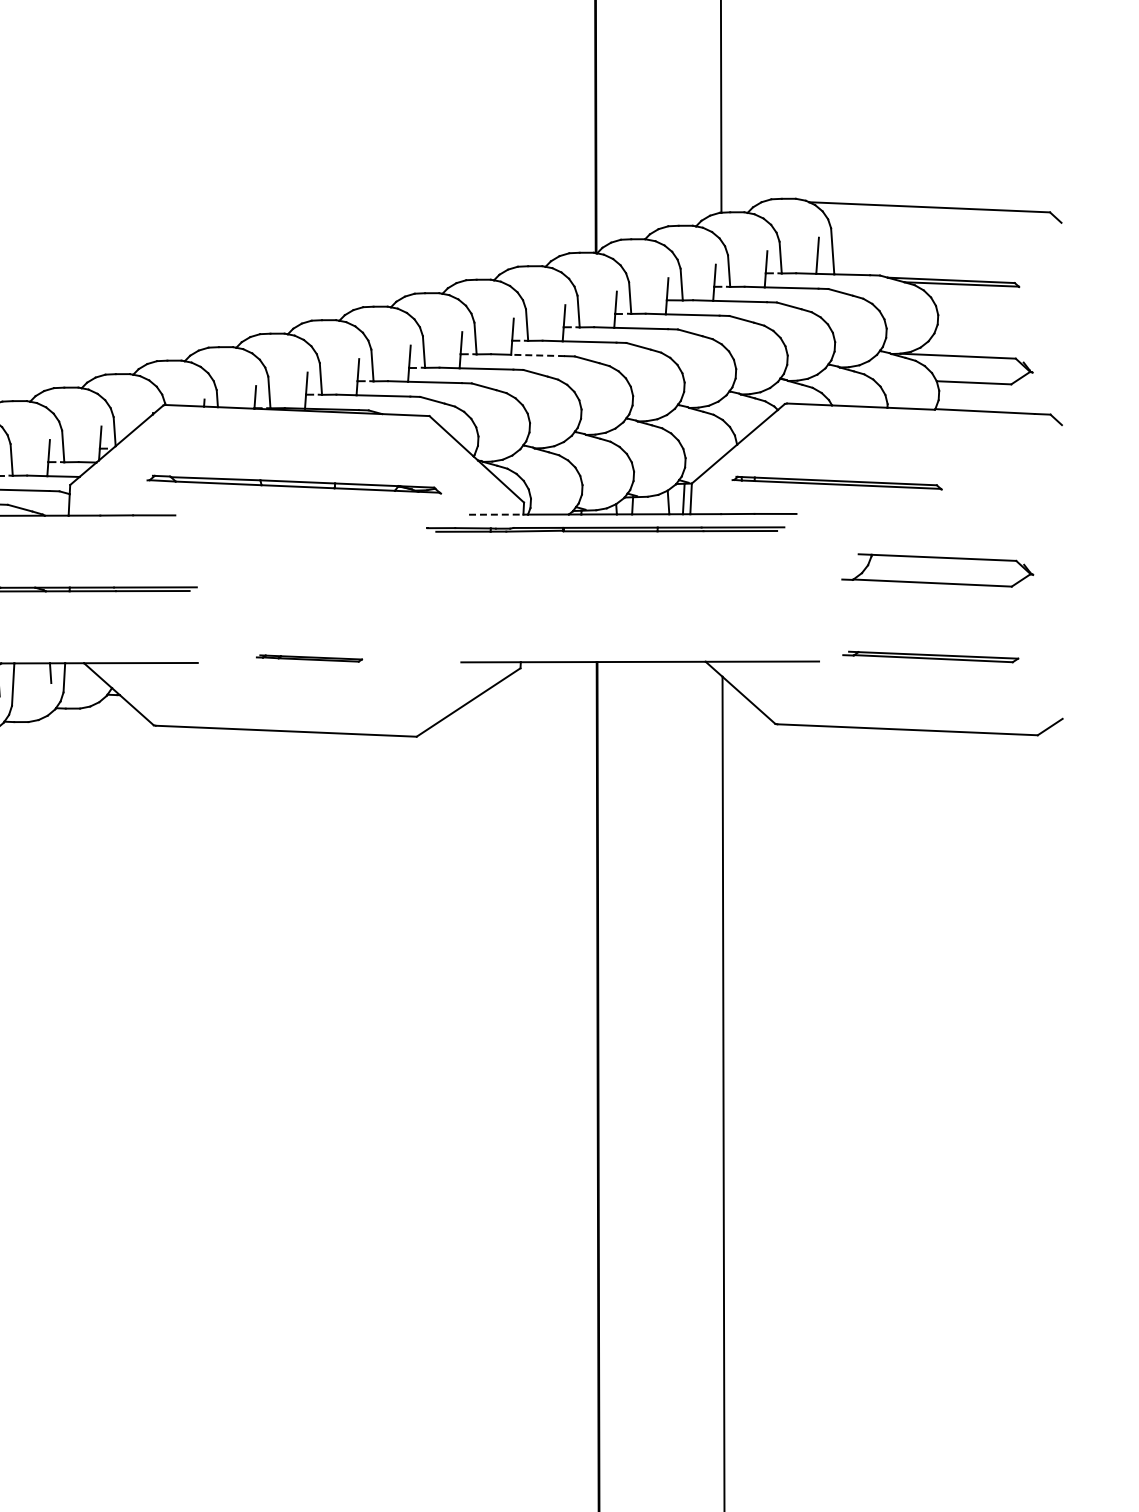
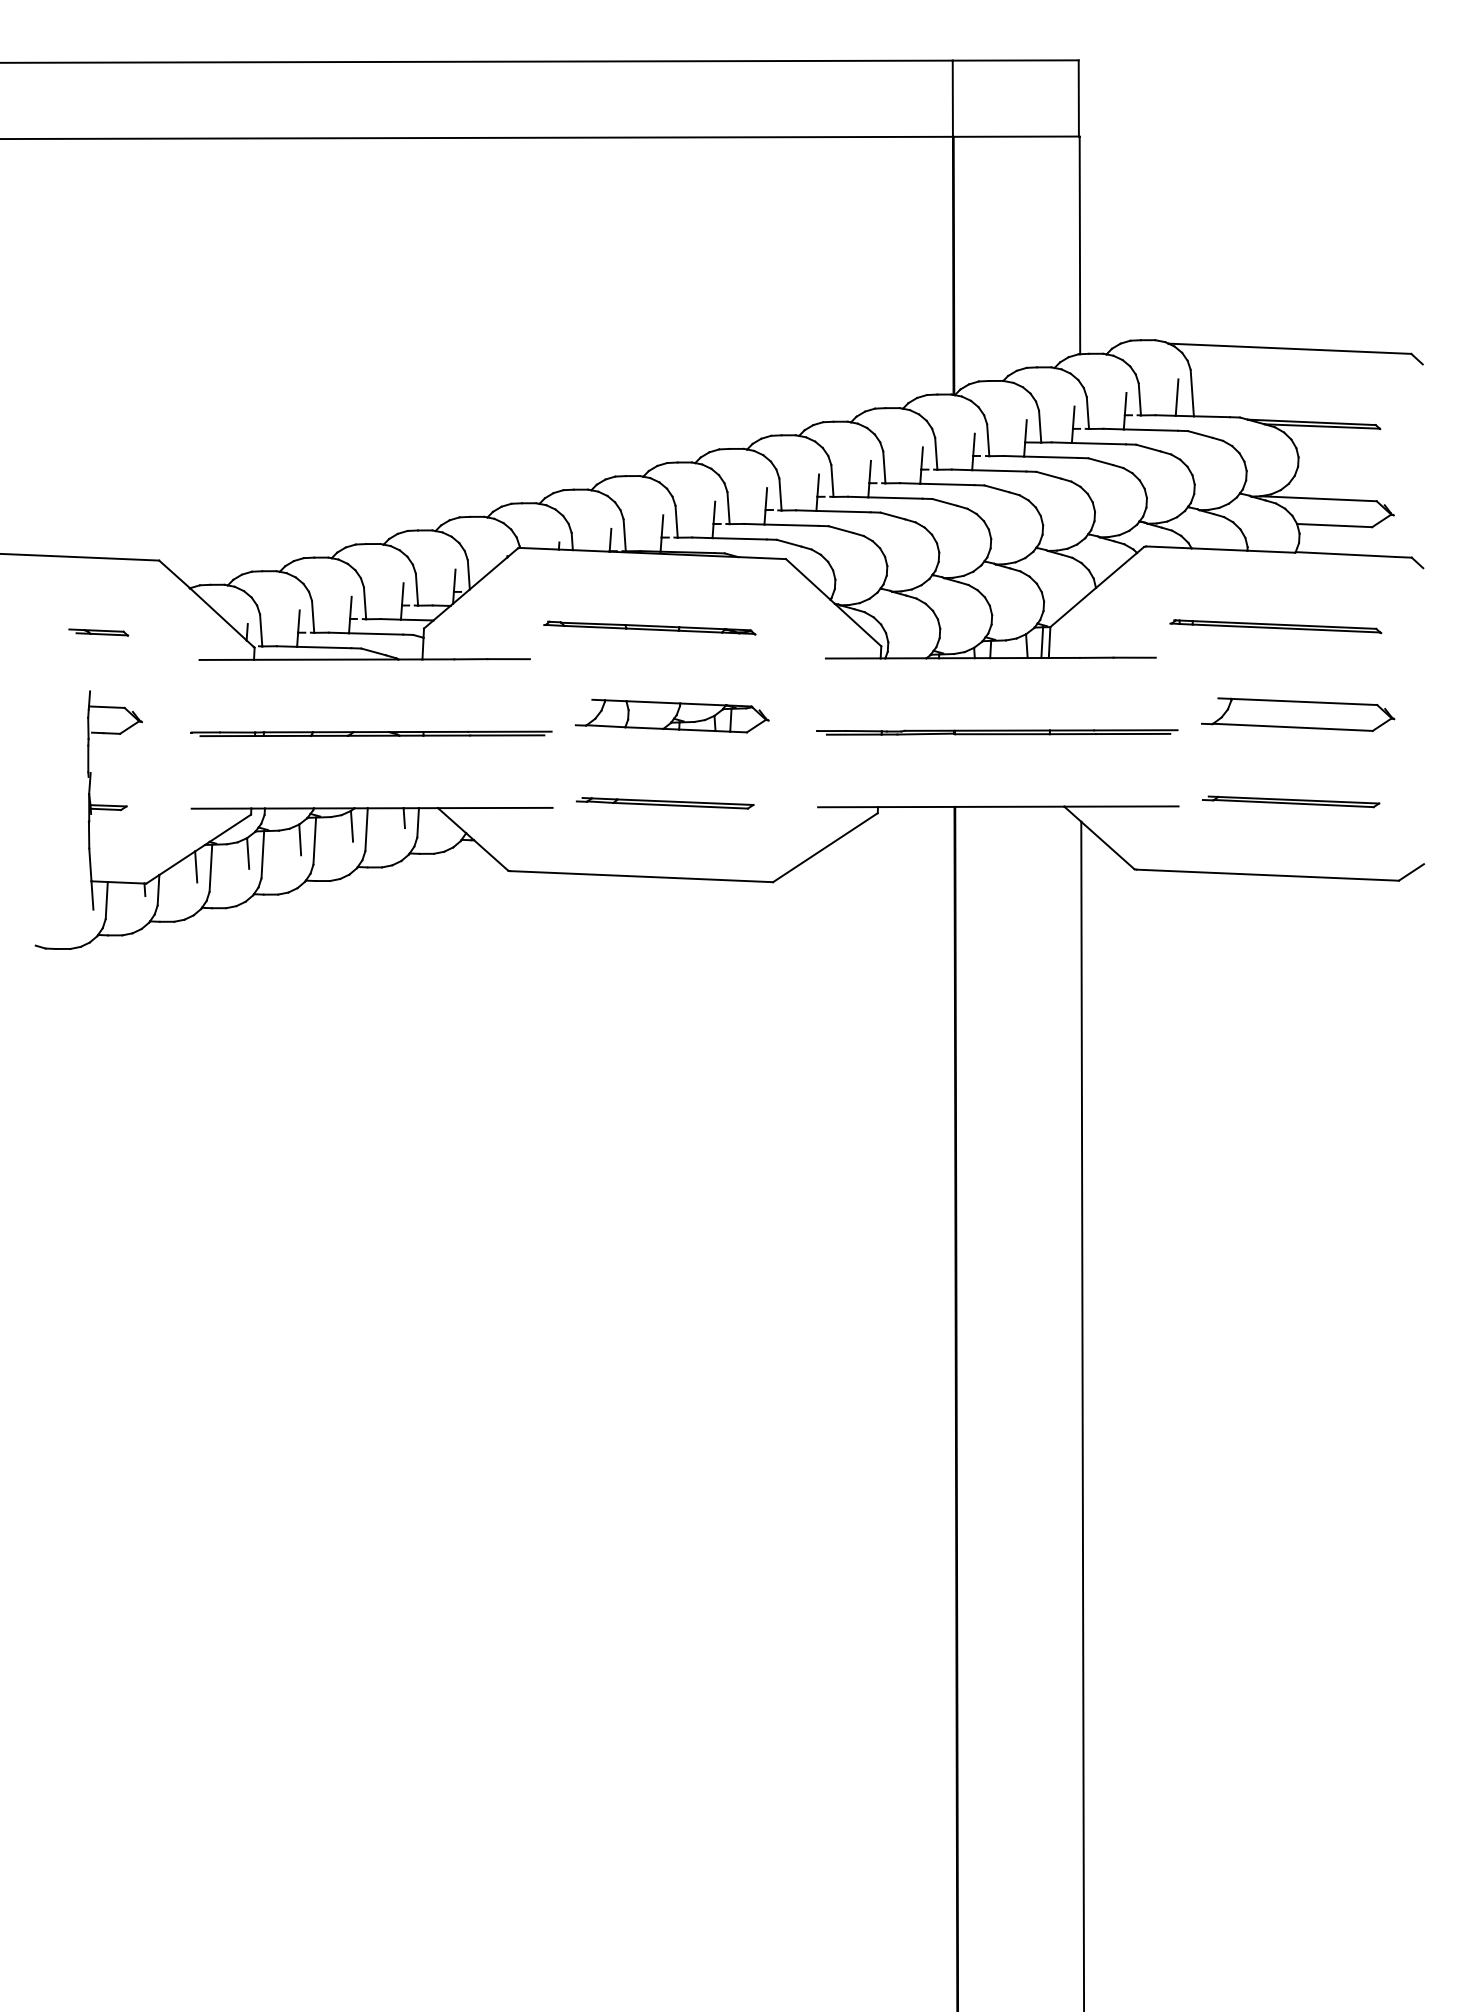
line: (537, 355) -> (894, 498), dashed -> solid
part: (836, 482) -> (1275, 626), moved
part: (293, 483) -> (649, 627), size x0.71
line: (496, 514) -> (853, 658), dashed -> solid
part: (605, 529) -> (997, 732), moved
part: (315, 571) -> (671, 715), added
part: (308, 658) -> (664, 803), size x1.67

